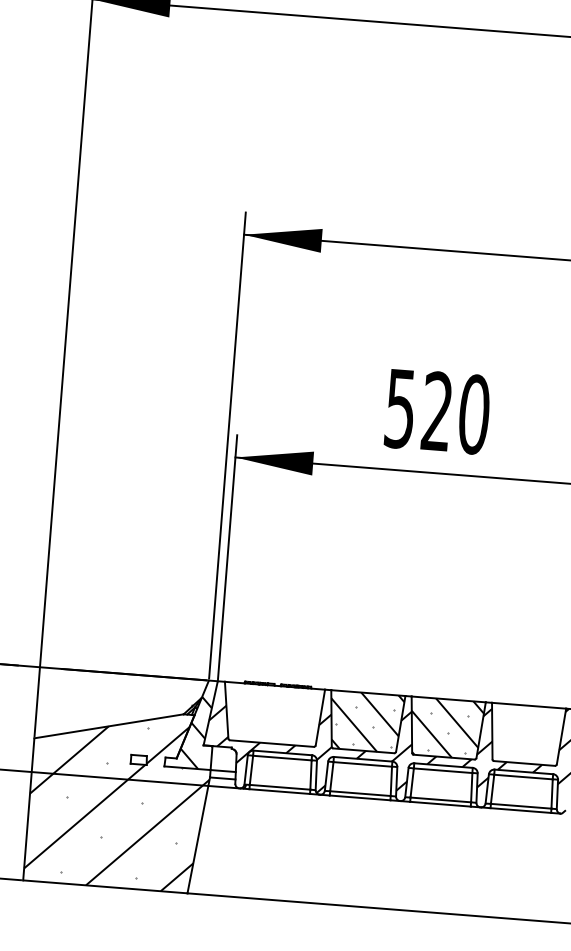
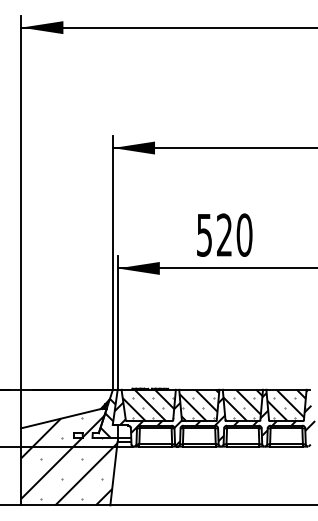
hatch: (272, 714) -> (148, 405), added
hatch: (526, 734) -> (286, 405), added

